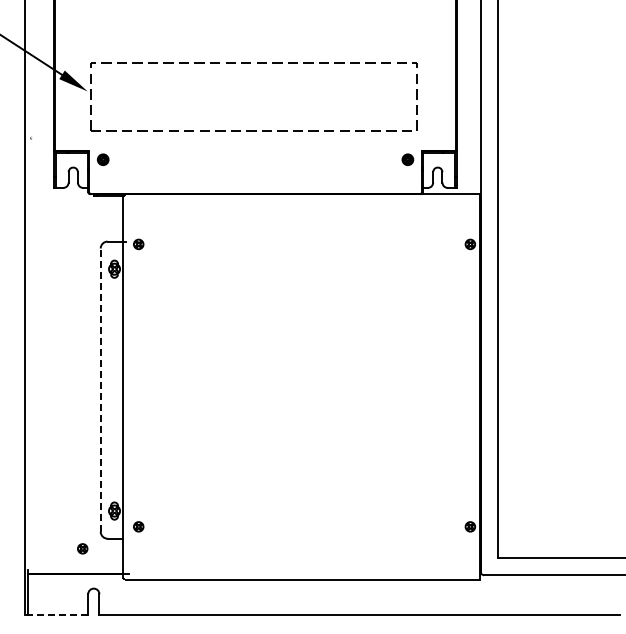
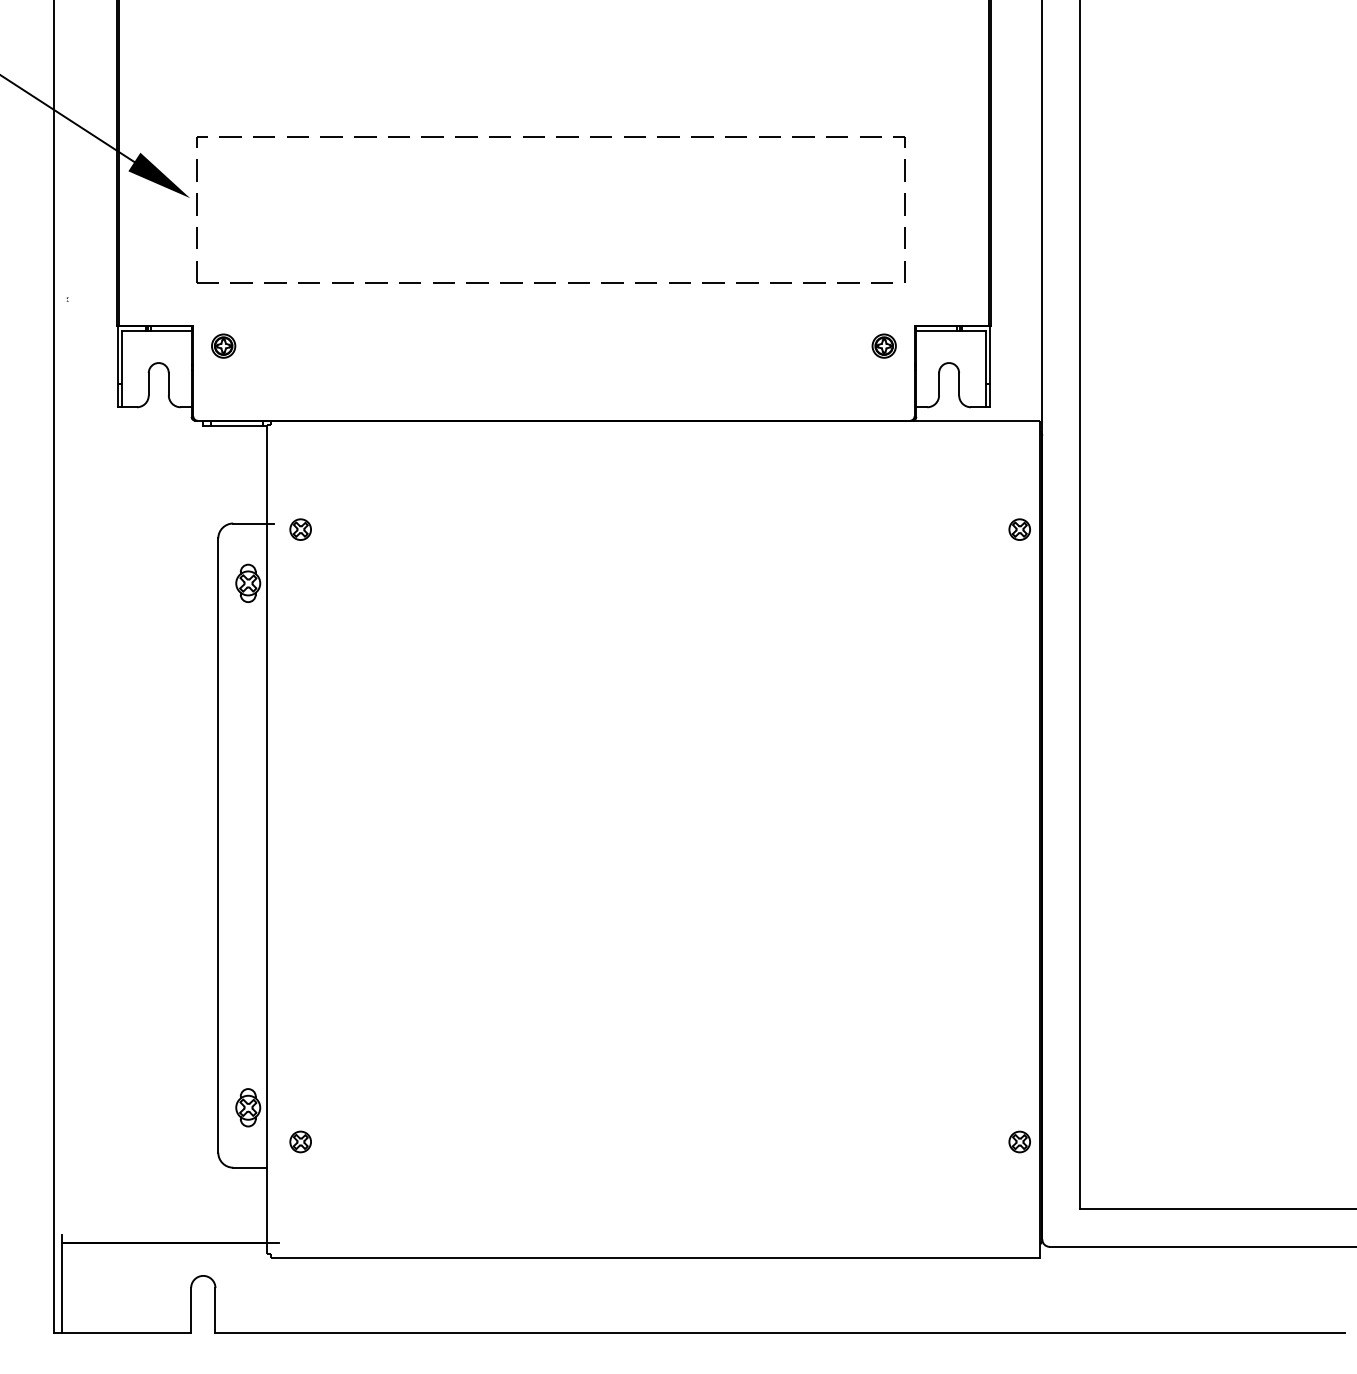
line: (100, 390) -> (217, 846), dashed -> solid
part: (82, 548) -> (178, 1188), removed
line: (56, 614) -> (122, 1331), dashed -> solid

